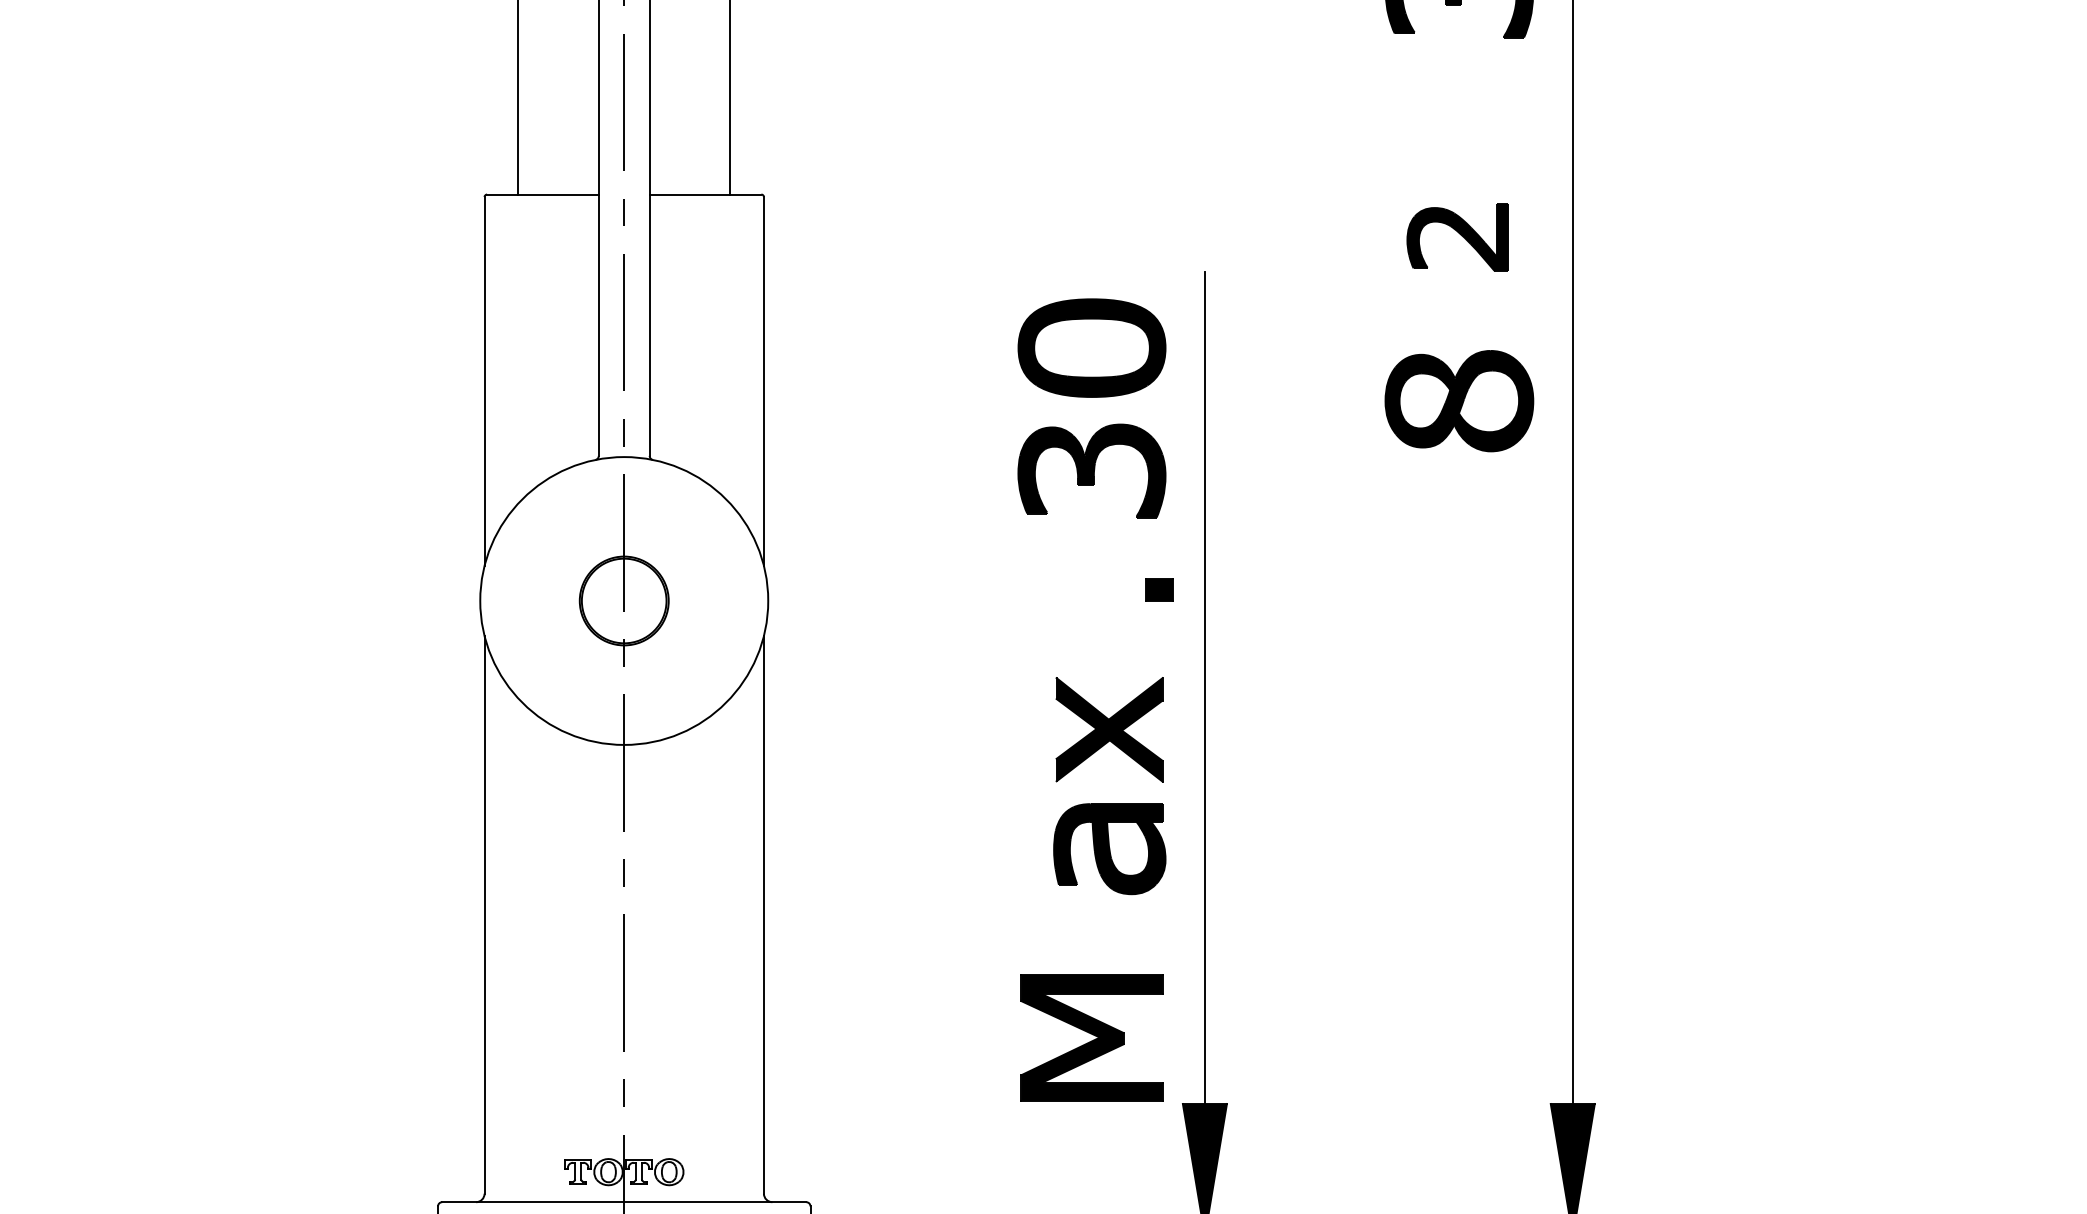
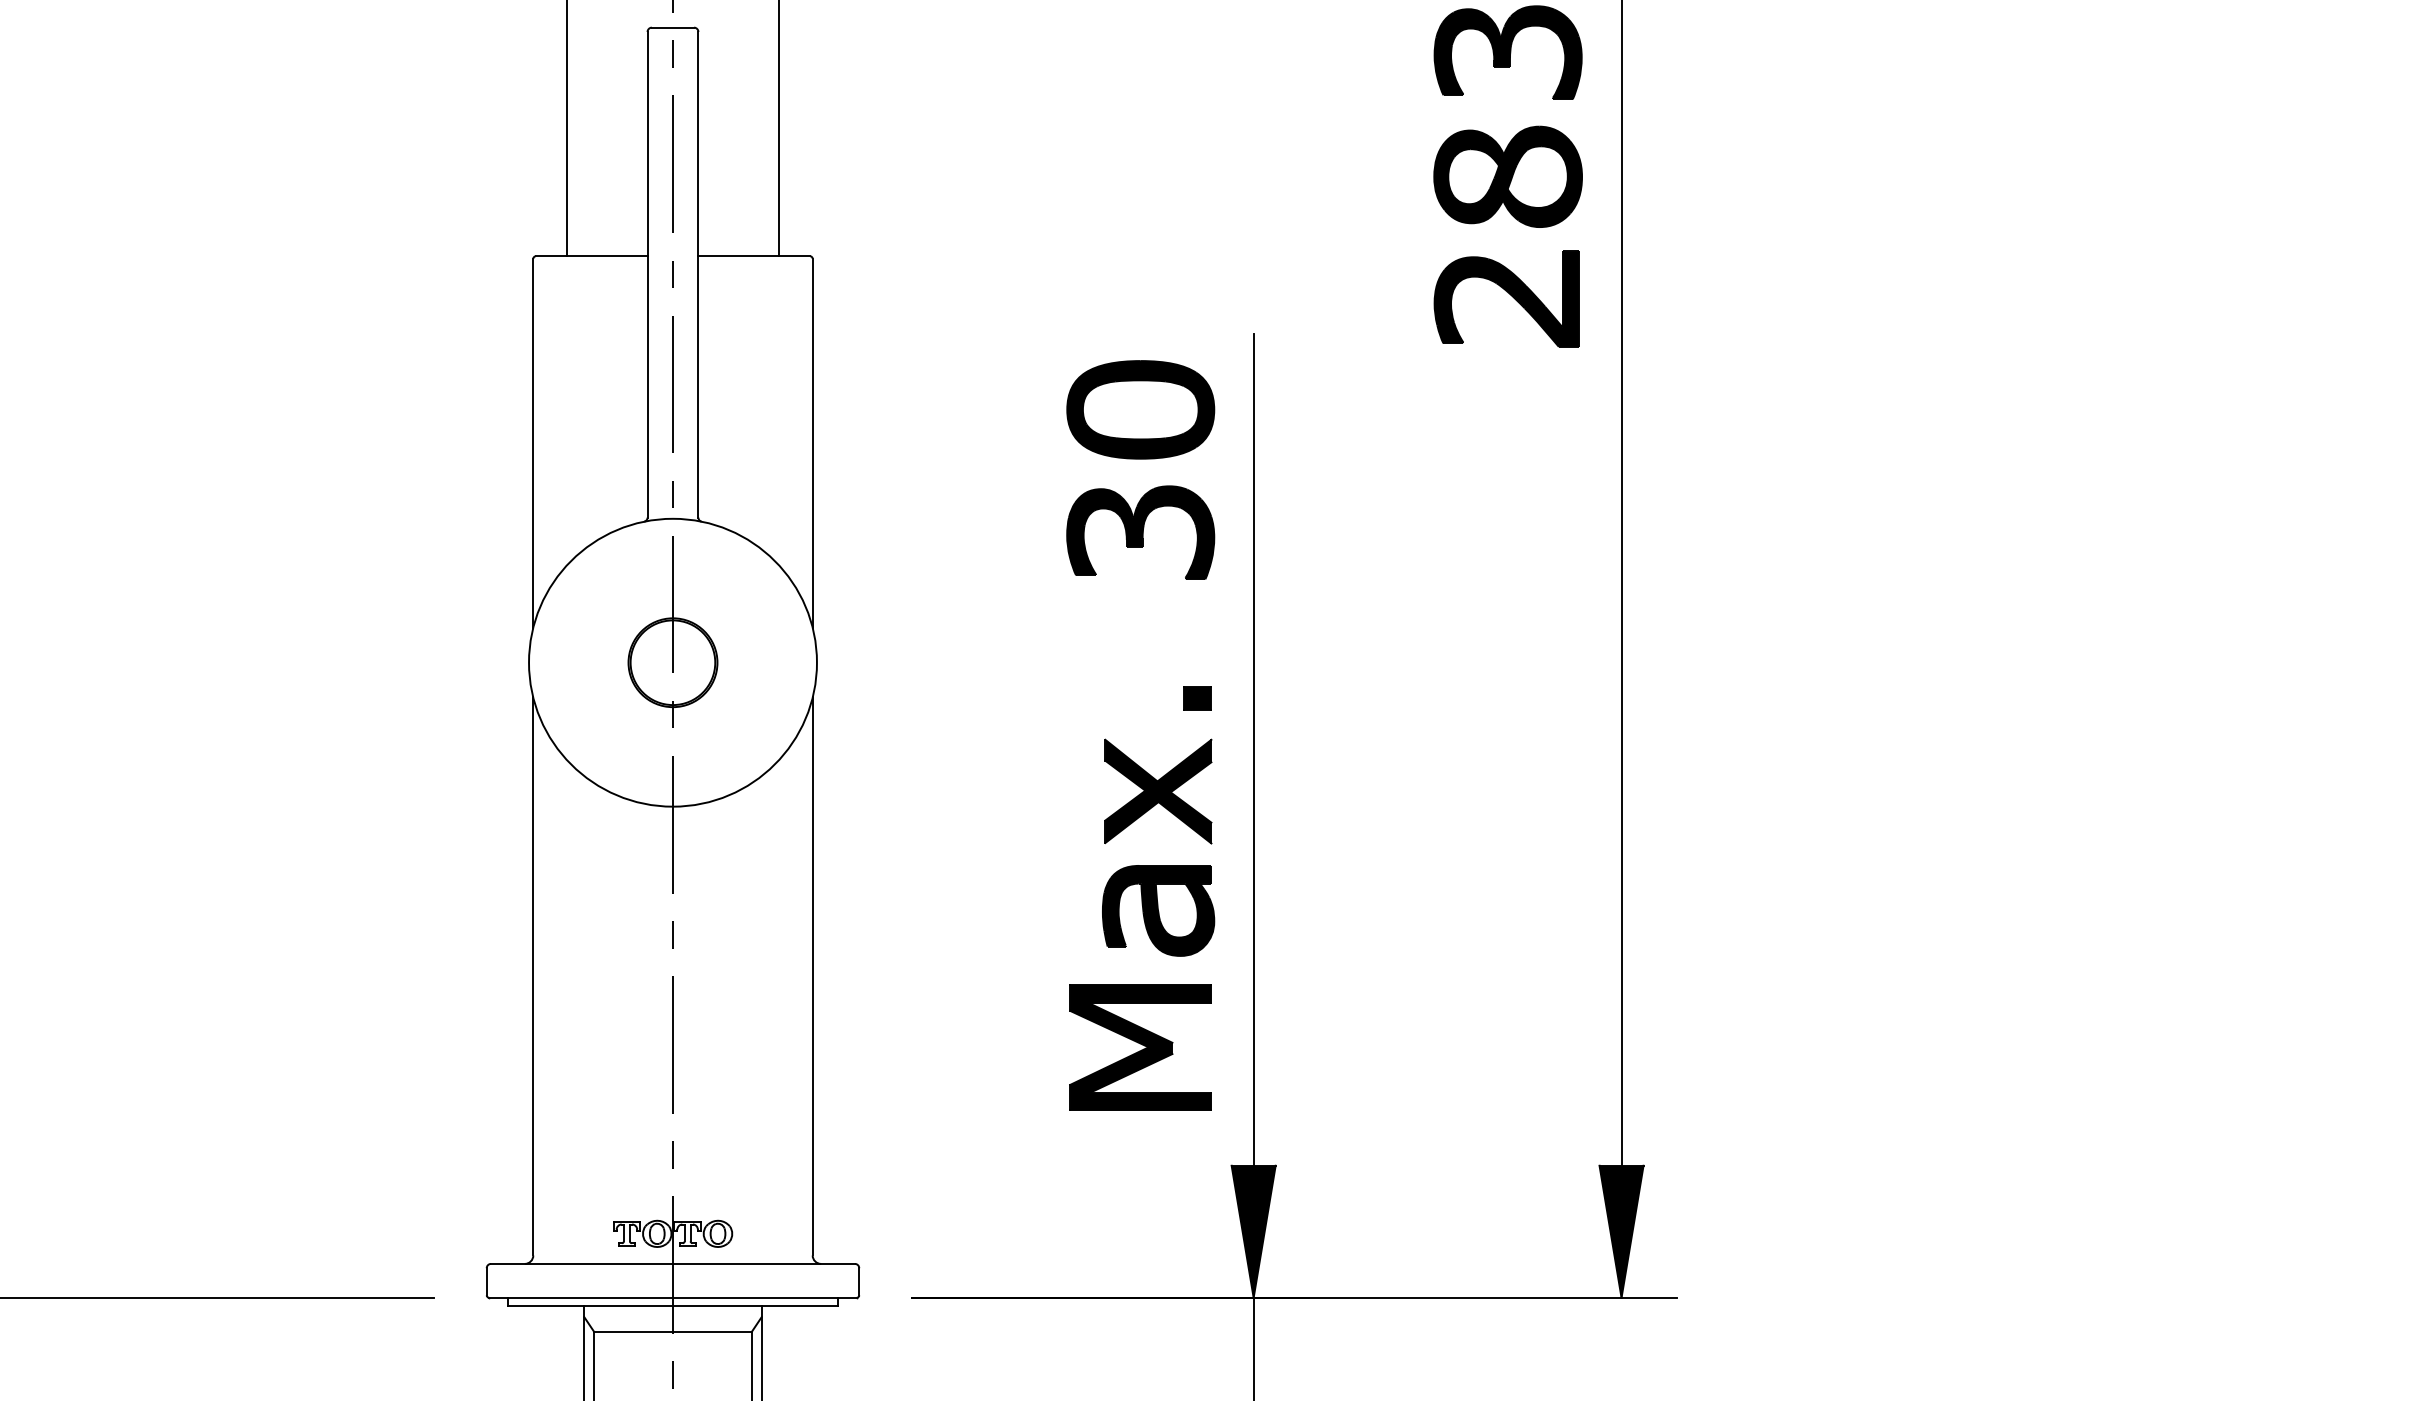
part: (1457, 236) -> (1506, 298), size x1.43
part: (1458, 400) -> (1507, 176), moved
part: (1158, 589) -> (1197, 698), moved
part: (1091, 1037) -> (1140, 1047), moved

